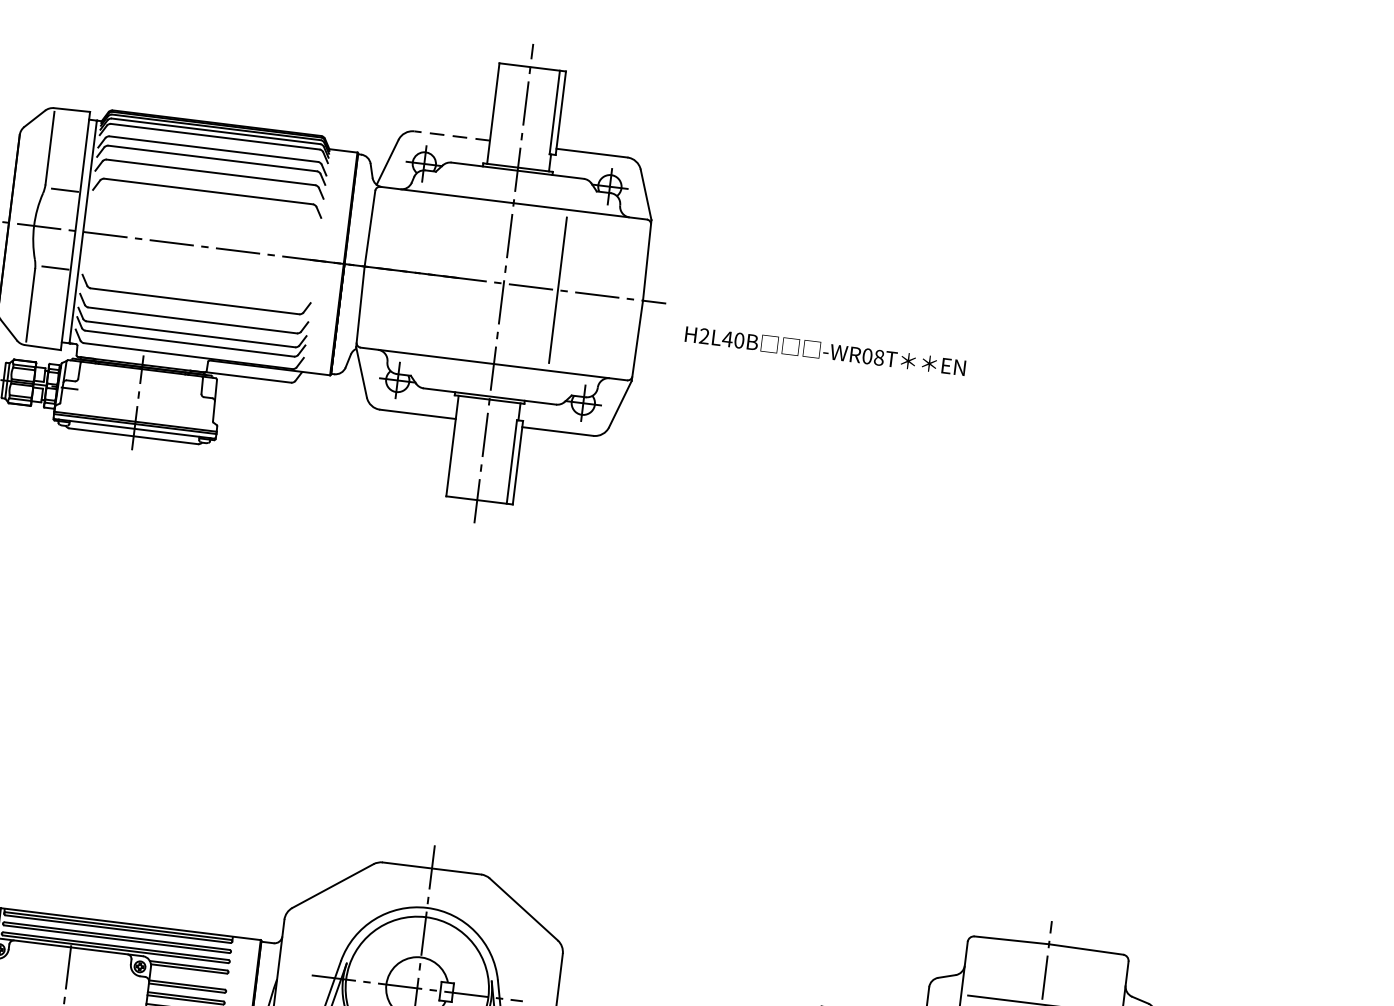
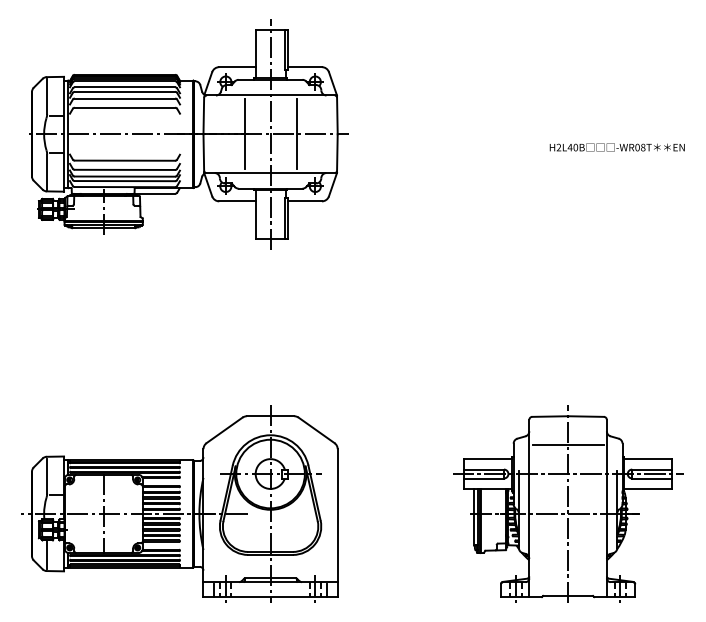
line: (450, 136) -> (236, 67), dashed -> solid
line: (449, 277) -> (244, 134), added
text: (823, 350) -> (616, 147), moved

